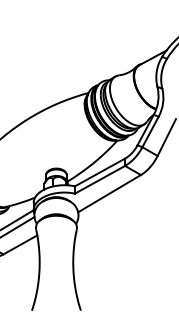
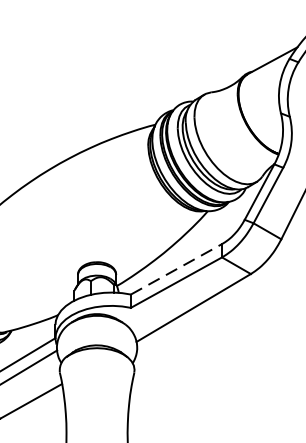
line: (100, 172) -> (177, 269), solid -> dashed

